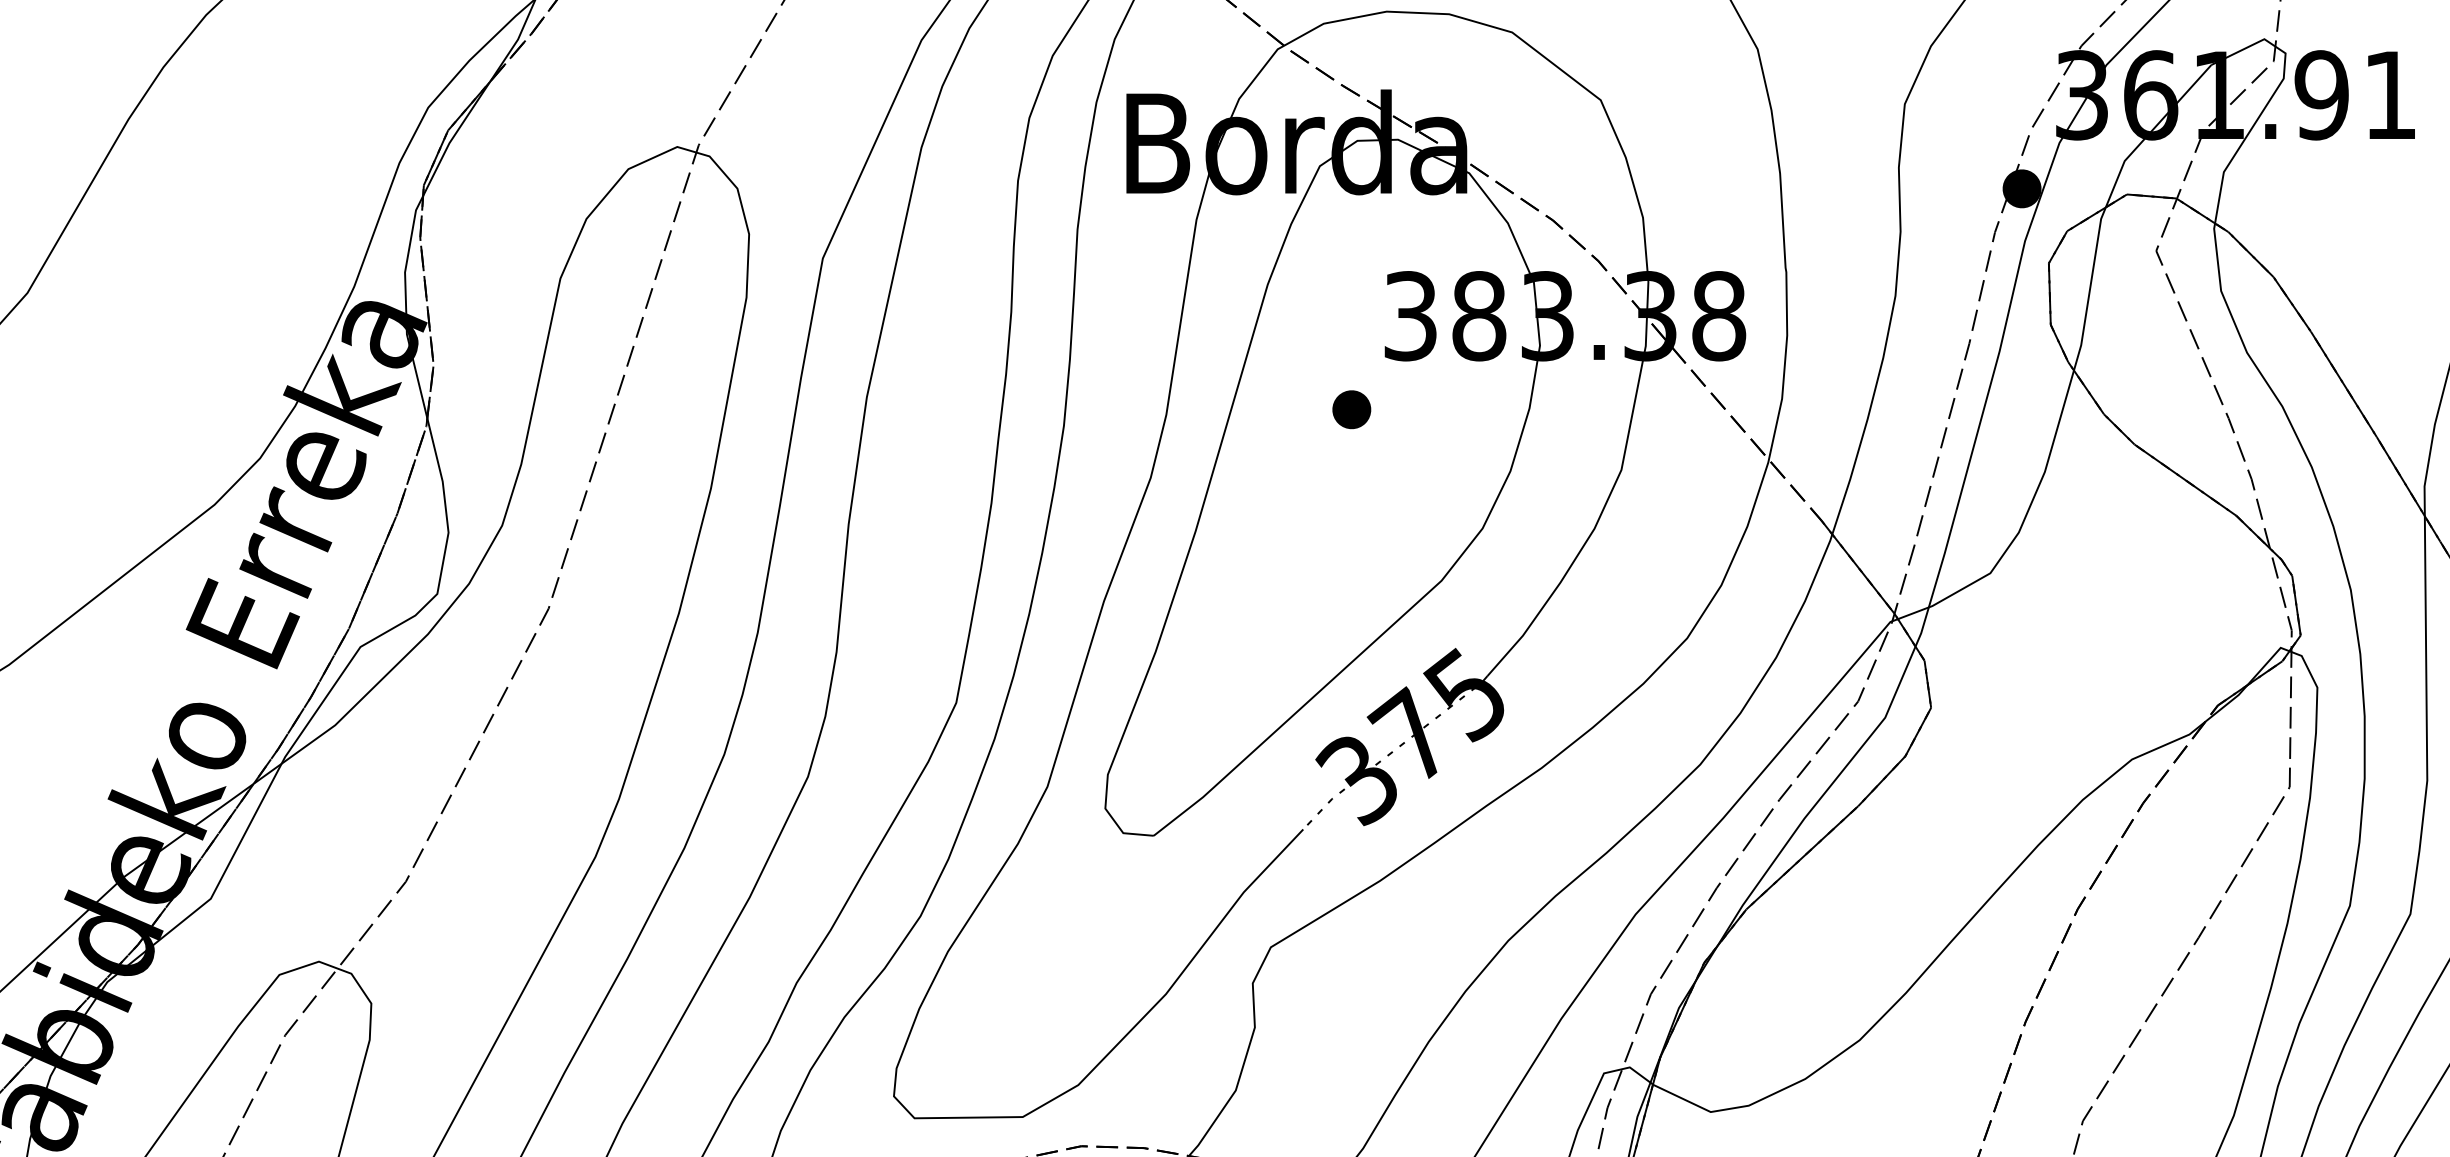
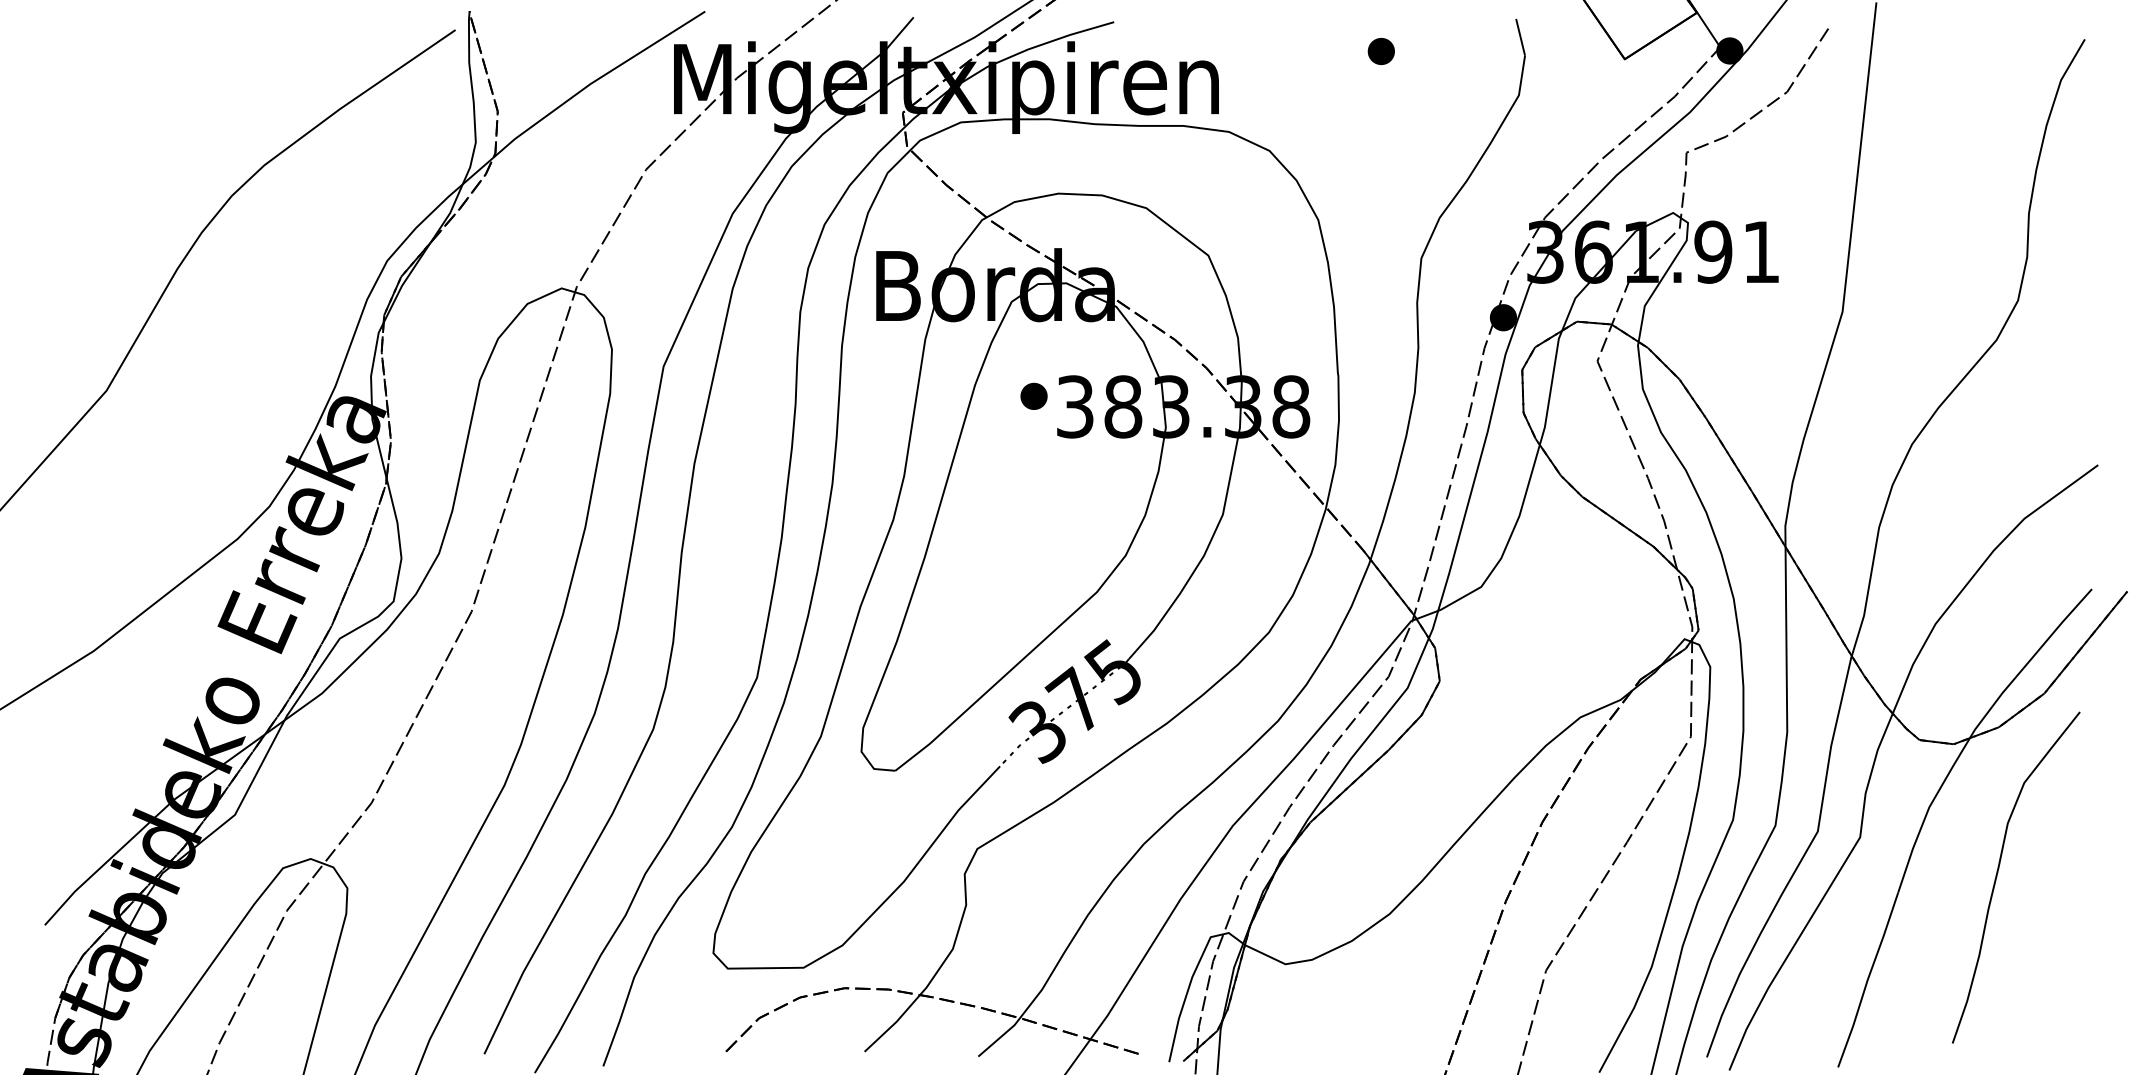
part: (1350, 408) -> (1033, 395), moved

